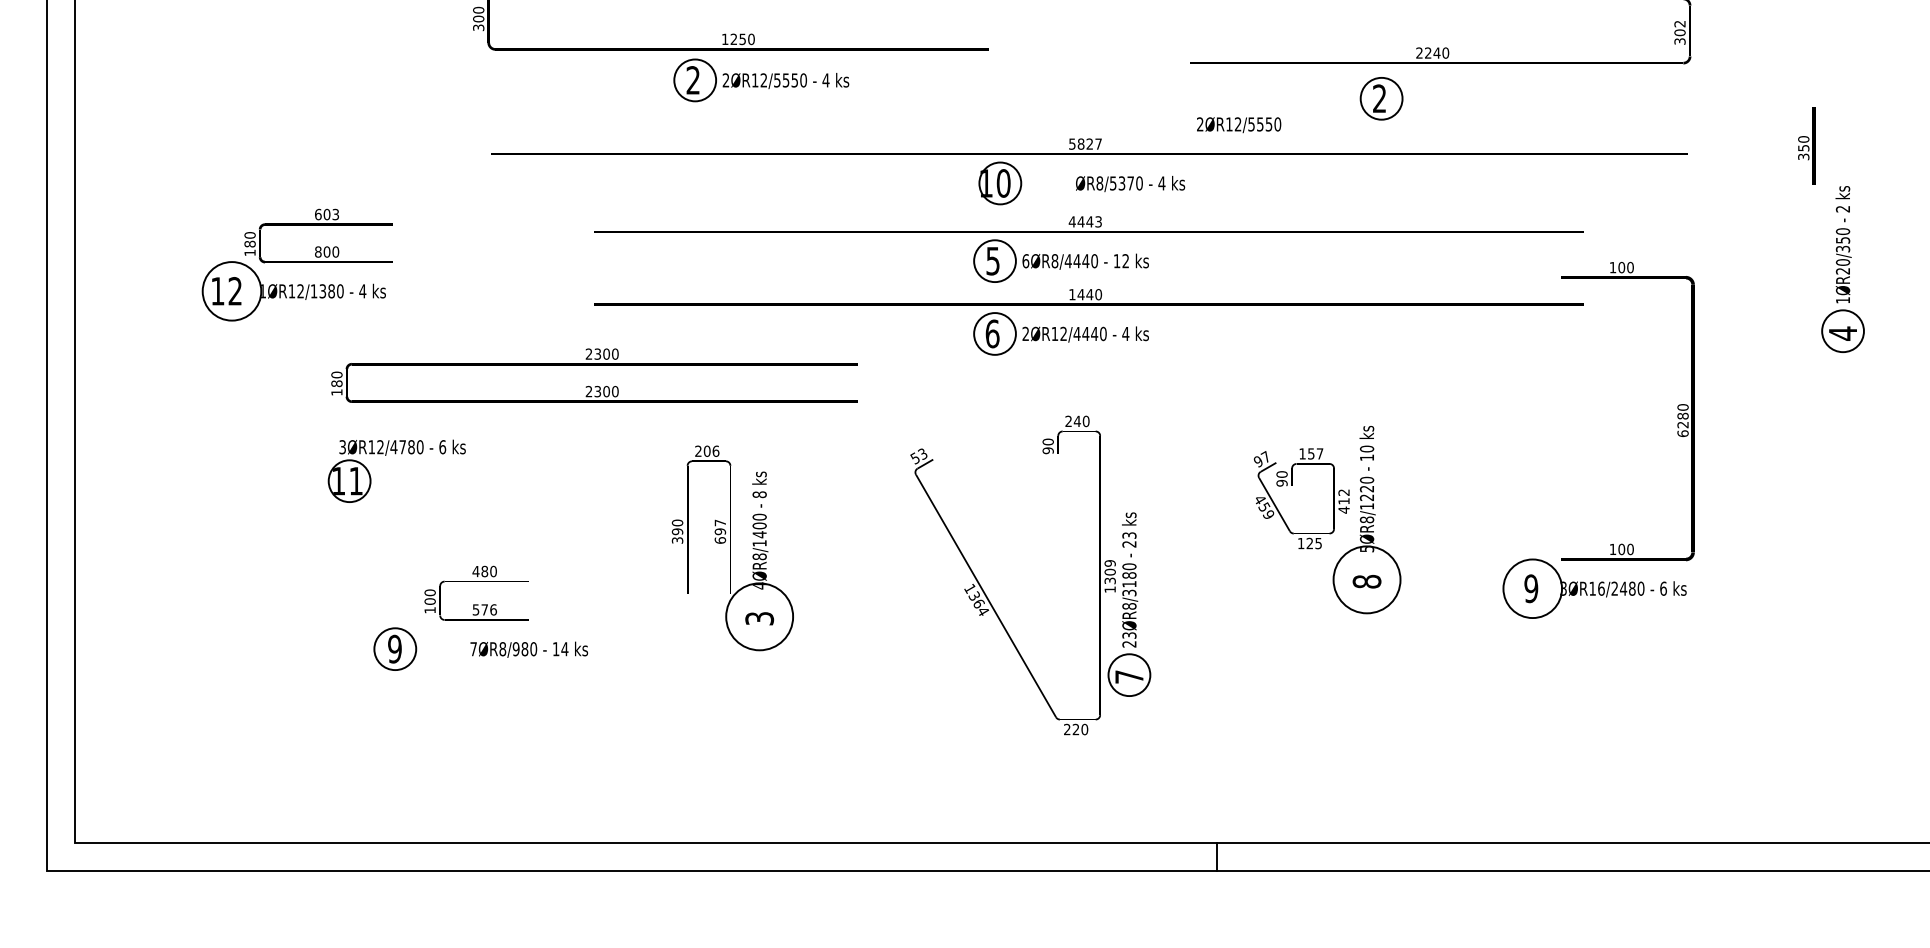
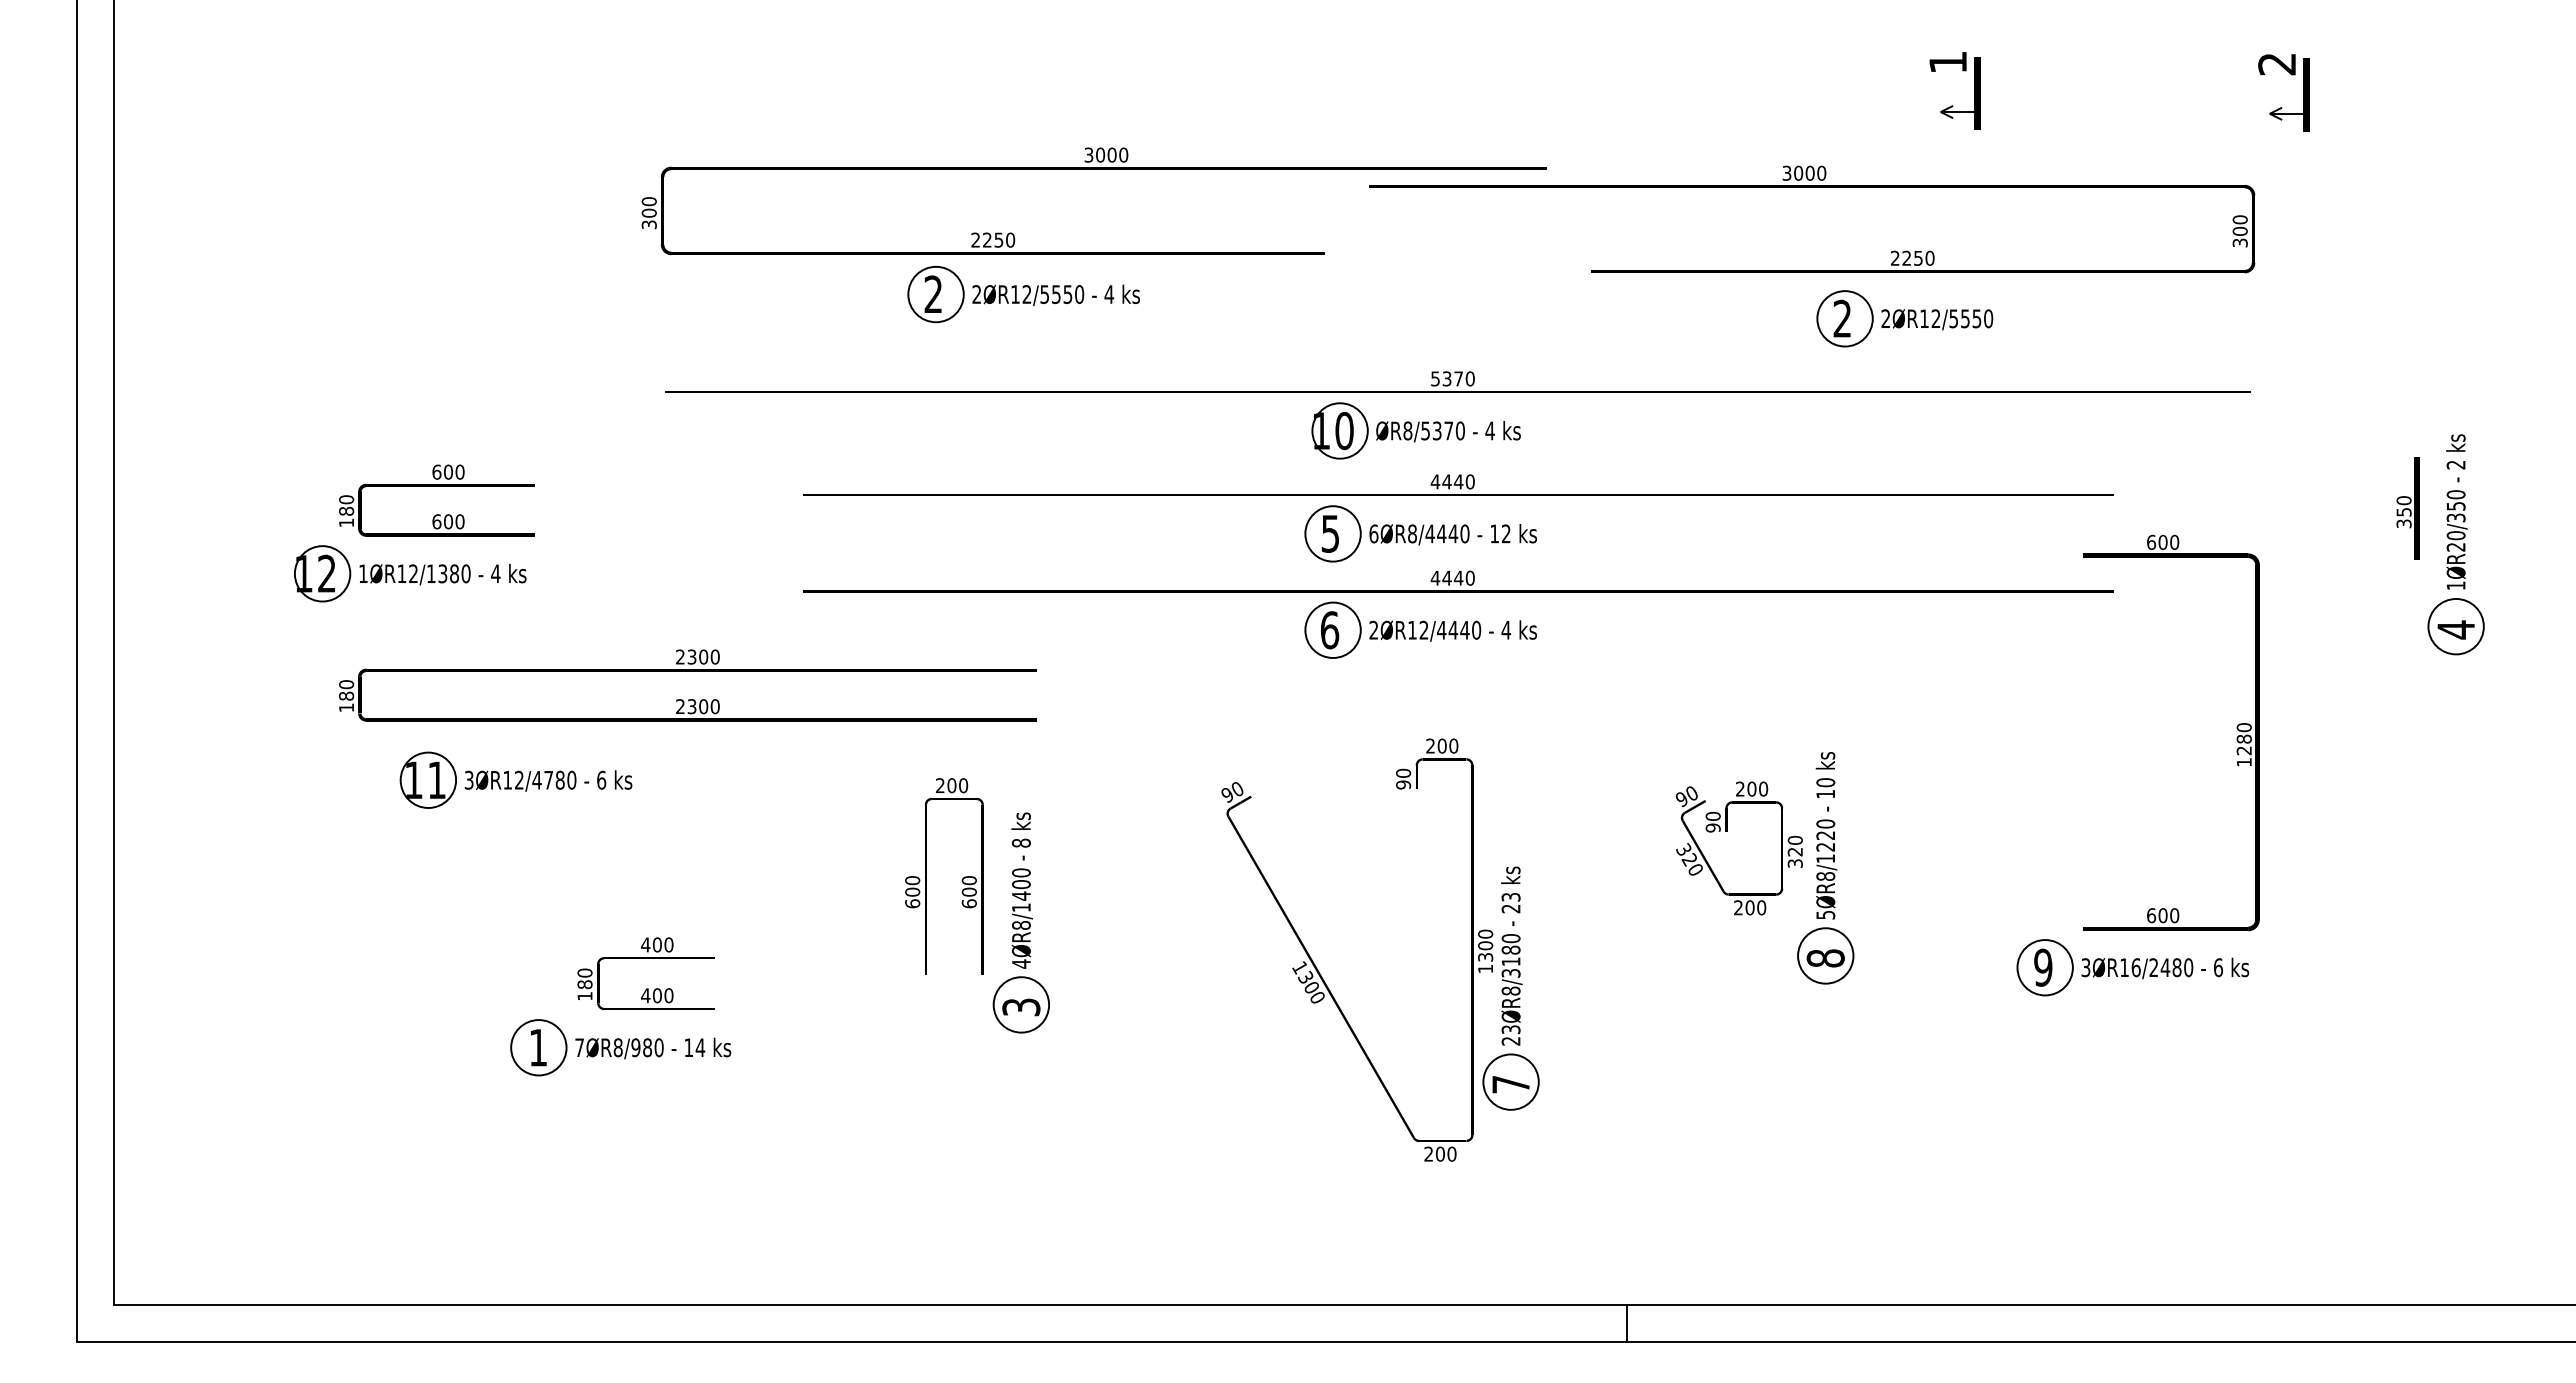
text: (1679, 23) -> (2239, 219), 302 -> 300
text: (725, 38) -> (975, 239), 1250 -> 2250
text: (1437, 53) -> (1918, 258), 2240 -> 2250
text: (1239, 124) -> (1937, 319), moved
text: (1089, 143) -> (1458, 378), 5827 -> 5370
text: (1806, 145) -> (2407, 508), moved
text: (1130, 183) -> (1448, 431), moved
text: (335, 214) -> (459, 471), 603 -> 600
text: (1098, 221) -> (1469, 481), 4443 -> 4440
text: (318, 251) -> (436, 521), 800 -> 600
text: (1613, 266) -> (2151, 541), 100 -> 600
circle: (231, 291) -> (322, 573), size x0.71
text: (1072, 294) -> (1435, 577), 1440 -> 4440
text: (594, 375) -> (687, 685), moved
text: (1076, 420) -> (1441, 745), 240 -> 200
text: (1682, 433) -> (2243, 761), 6280 -> 1280
text: (715, 451) -> (963, 785), 206 -> 200
text: (1311, 453) -> (1752, 788), 157 -> 200
text: (918, 456) -> (1231, 792), 53 -> 90
text: (1264, 456) -> (1690, 792), 97 -> 90
part: (348, 480) -> (427, 779), moved
text: (1343, 501) -> (1794, 851), 412 -> 320
text: (1264, 507) -> (1689, 859), 459 -> 320
text: (719, 527) -> (968, 886), 697 -> 600
text: (677, 535) -> (912, 897), 390 -> 600
text: (1310, 543) -> (1750, 907), 125 -> 200
text: (1613, 549) -> (2151, 915), 100 -> 600
text: (1110, 562) -> (1485, 933), 1309 -> 1300
text: (484, 571) -> (656, 944), 480 -> 400
circle: (1366, 579) -> (1825, 955), size x0.62
circle: (1532, 588) -> (2044, 967), size x0.71
text: (429, 601) -> (584, 984), 100 -> 180
text: (981, 607) -> (1315, 992), 1364 -> 1300
text: (484, 609) -> (657, 995), 576 -> 400
circle: (759, 616) -> (1021, 1004), size x0.62
text: (395, 649) -> (538, 1047), 9 -> 1
text: (529, 649) -> (653, 1048), moved
text: (1075, 729) -> (1439, 1153), 220 -> 200

